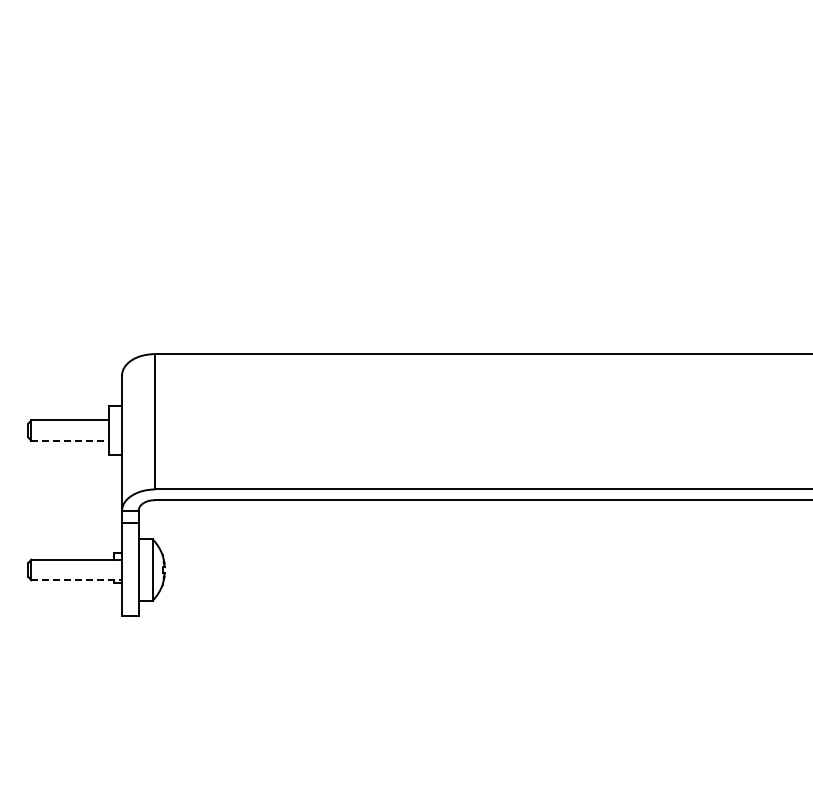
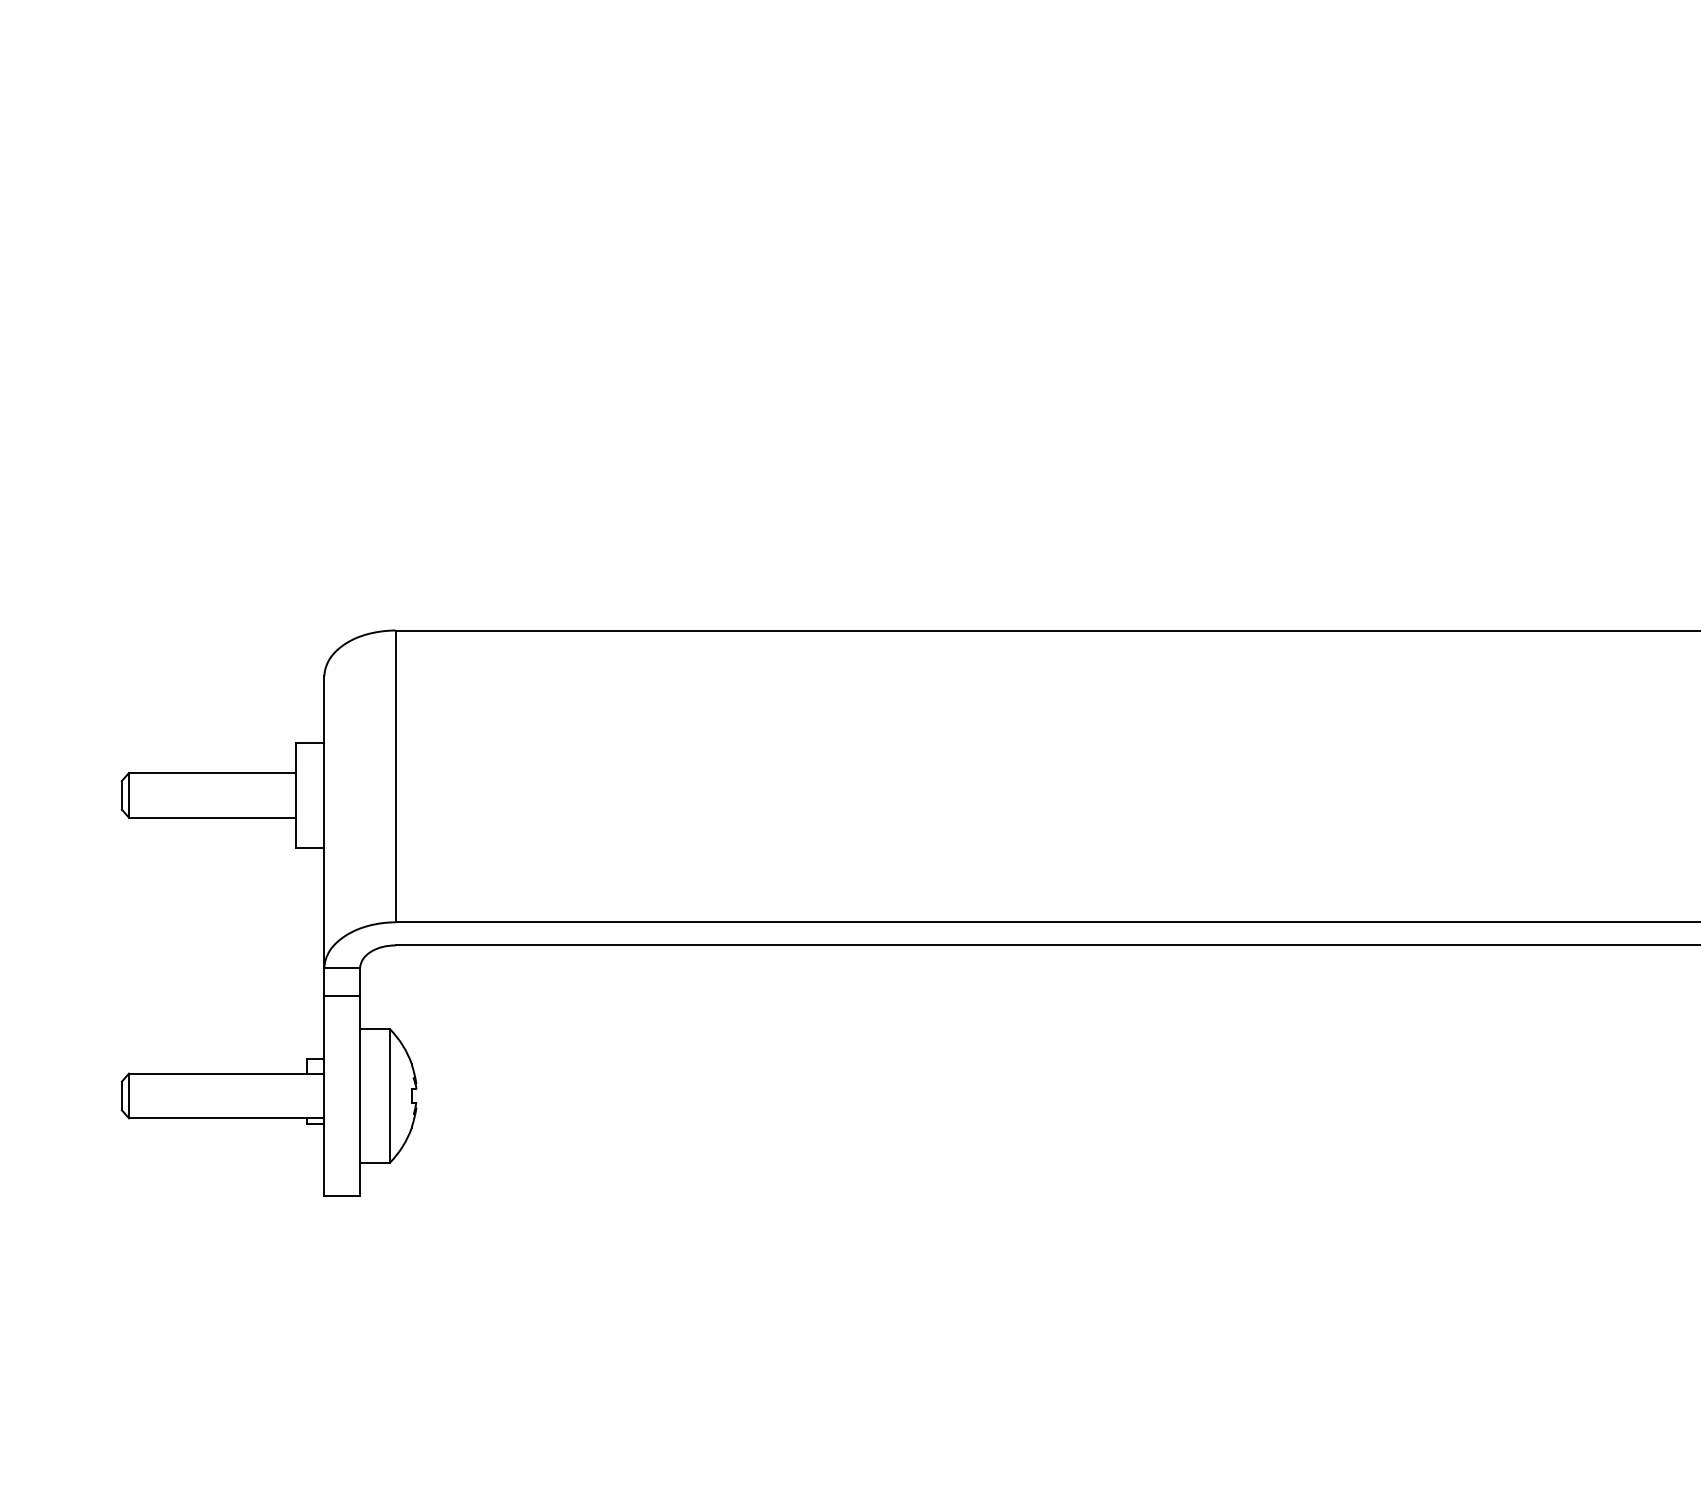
line: (70, 440) -> (213, 816), dashed -> solid
line: (77, 580) -> (228, 1118), dashed -> solid

